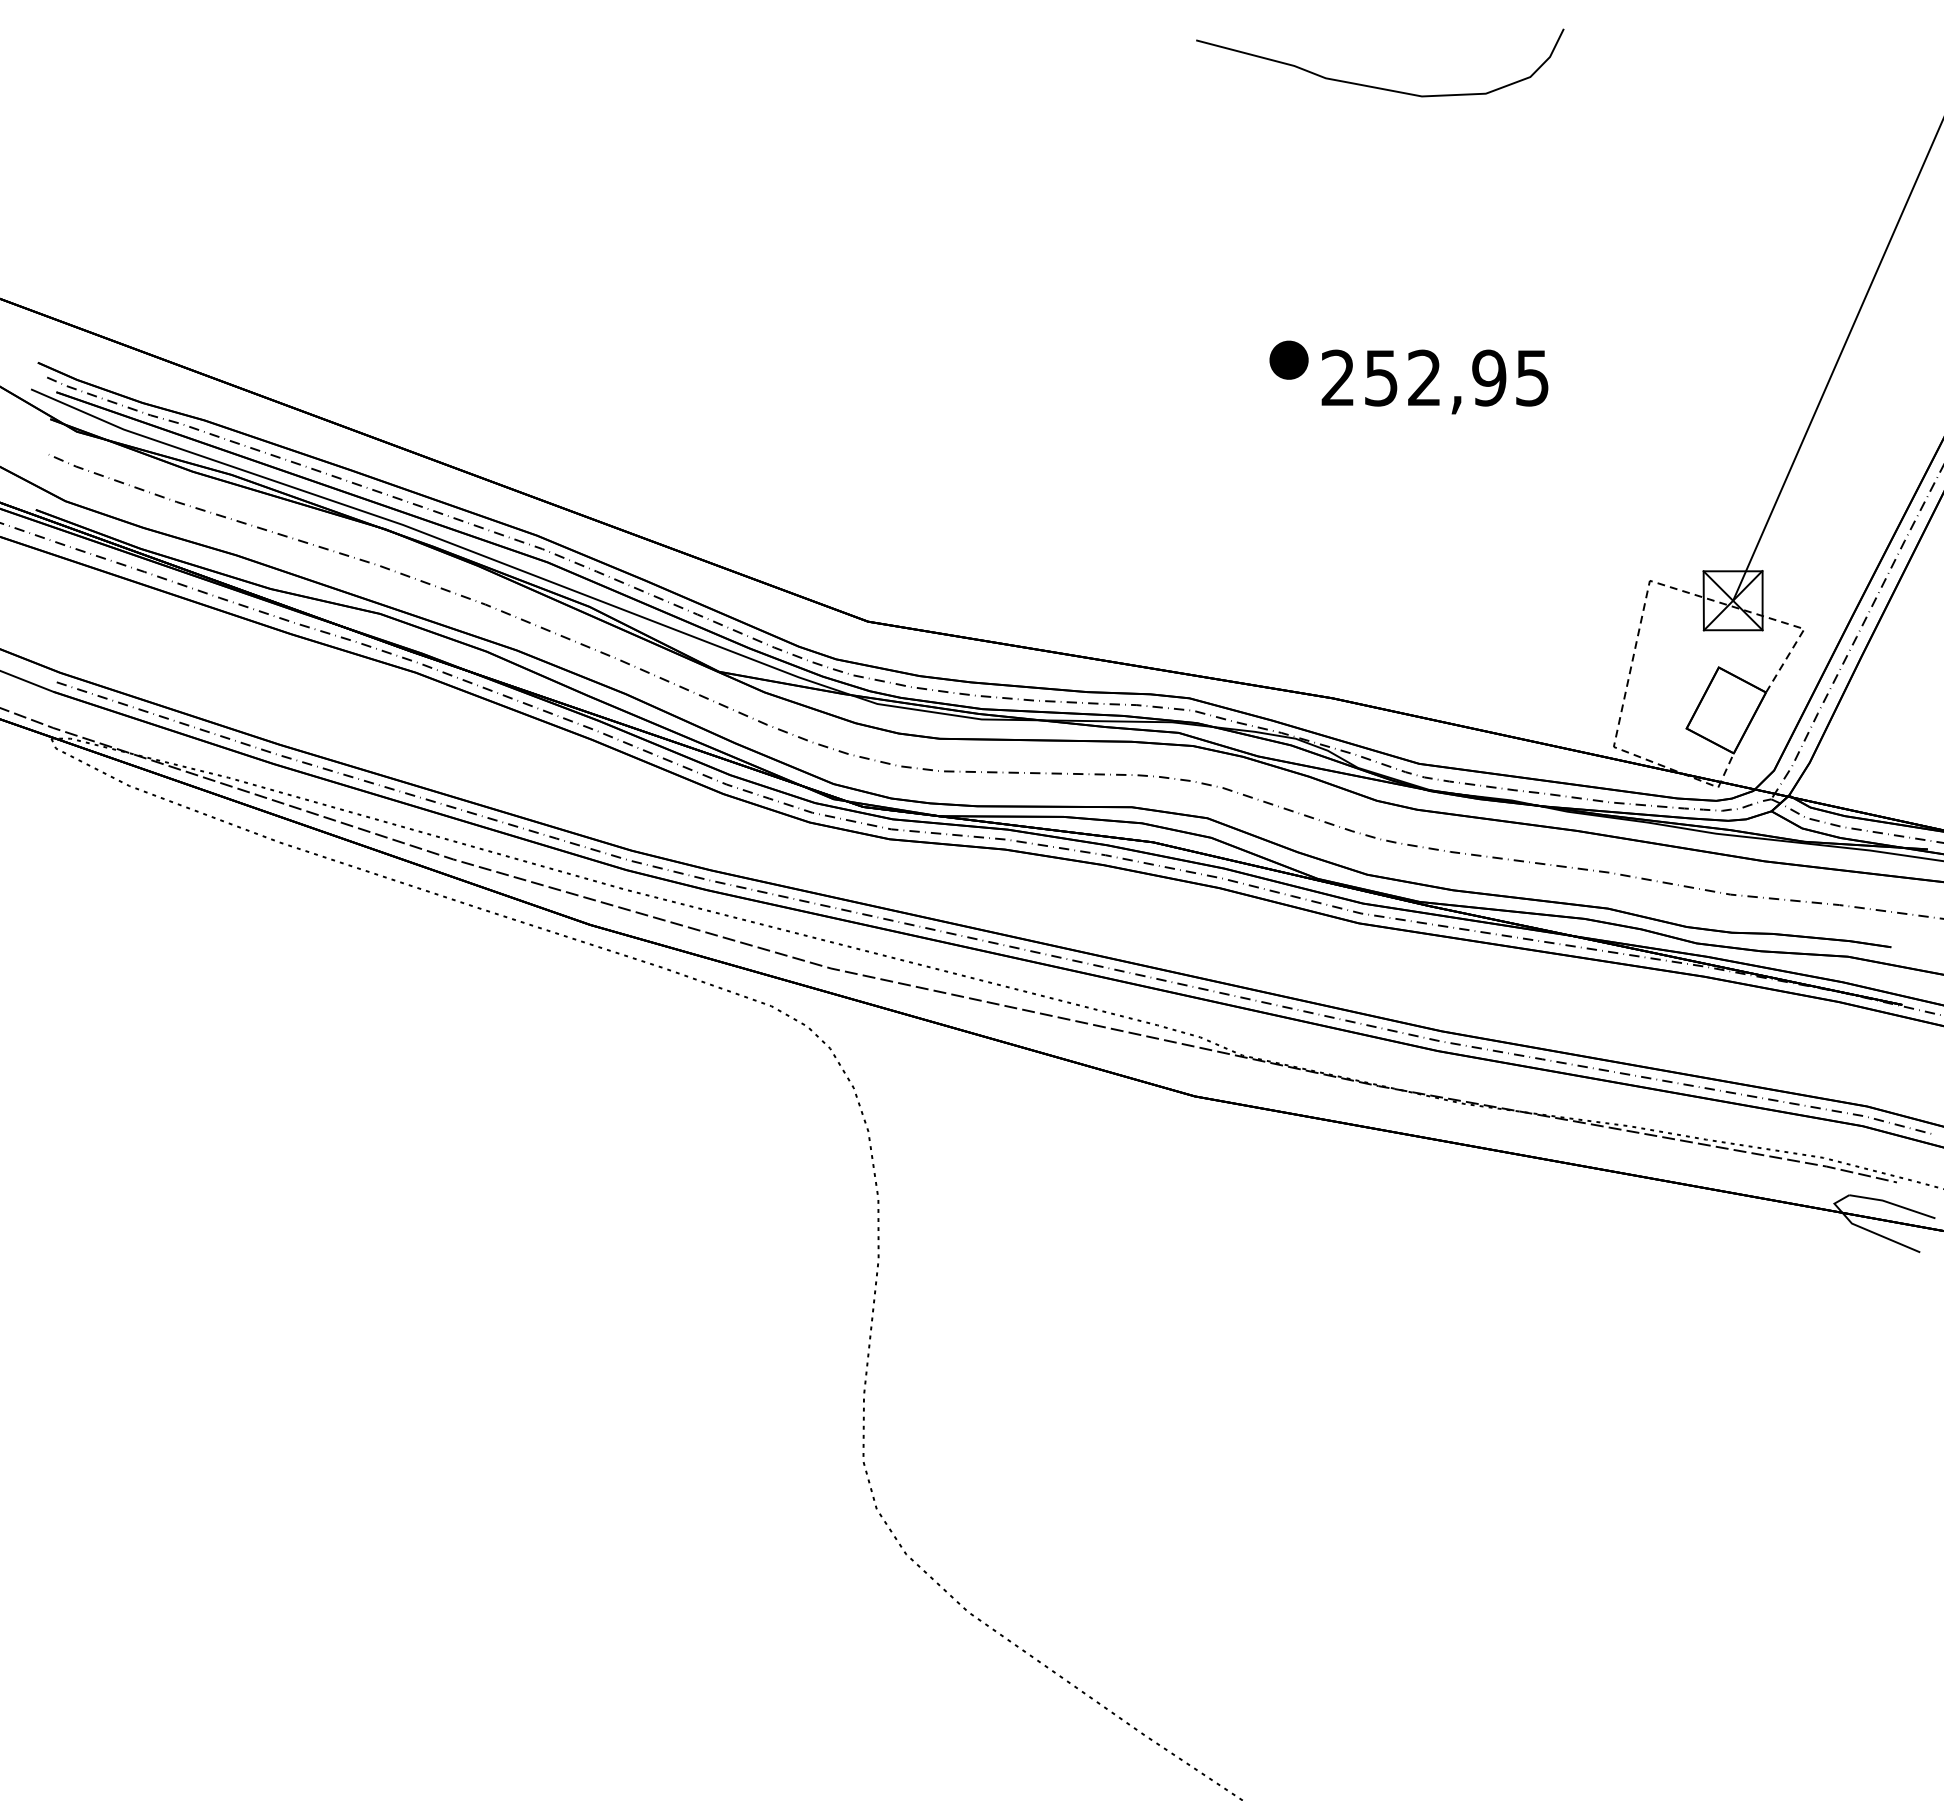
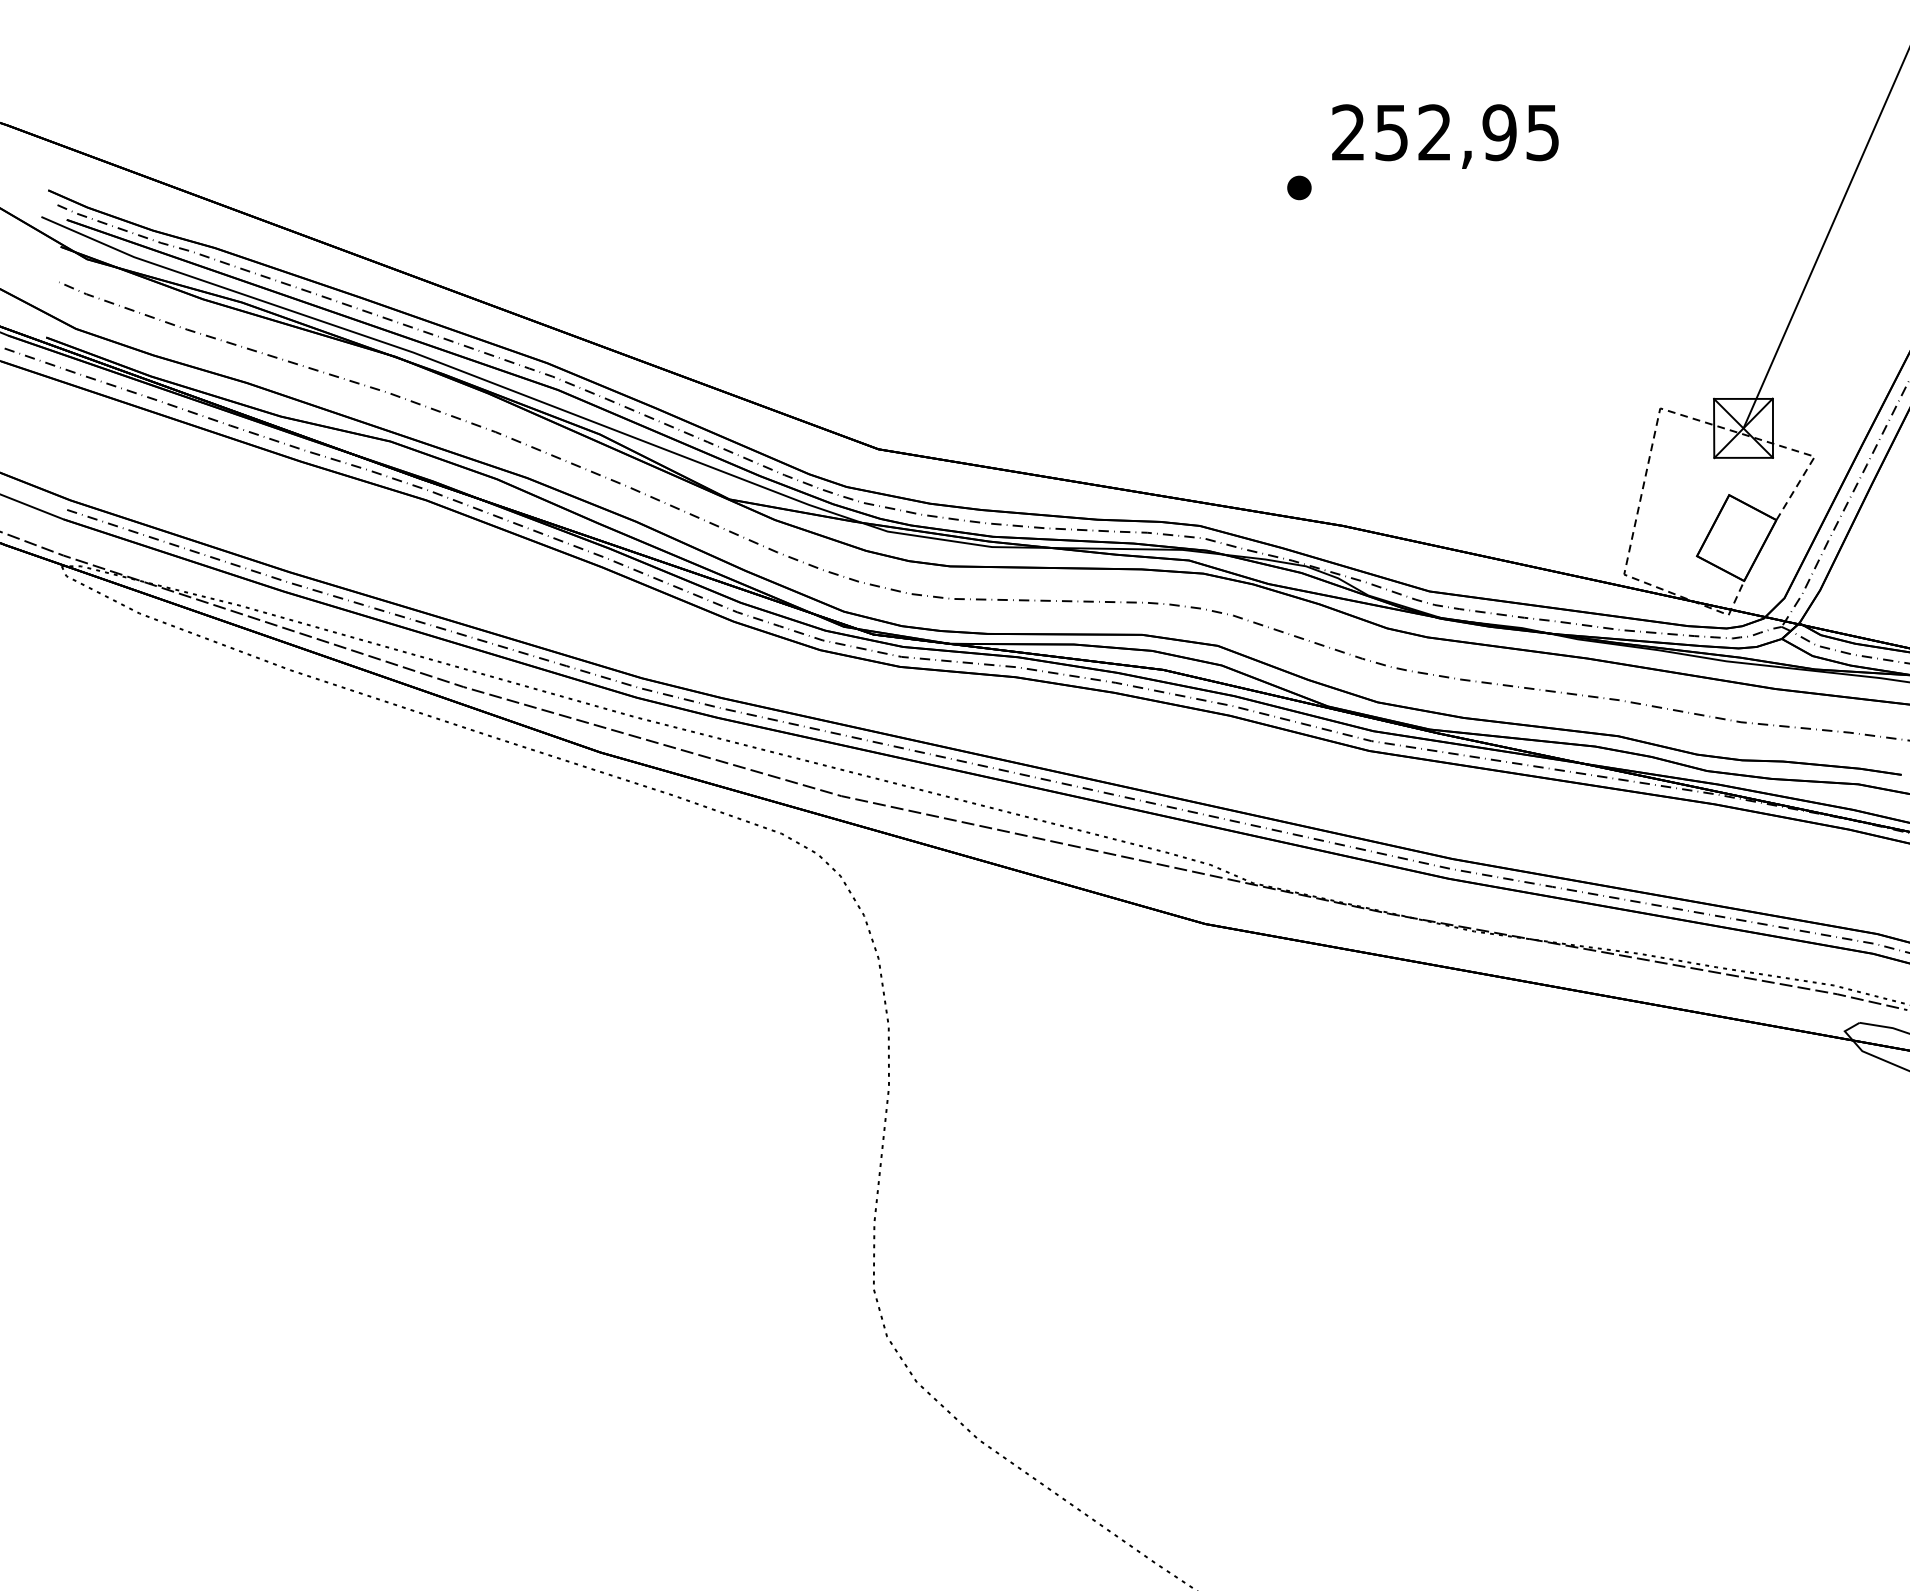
part: (1288, 360) -> (1298, 188), size x0.62
text: (1434, 381) -> (1444, 136), moved

